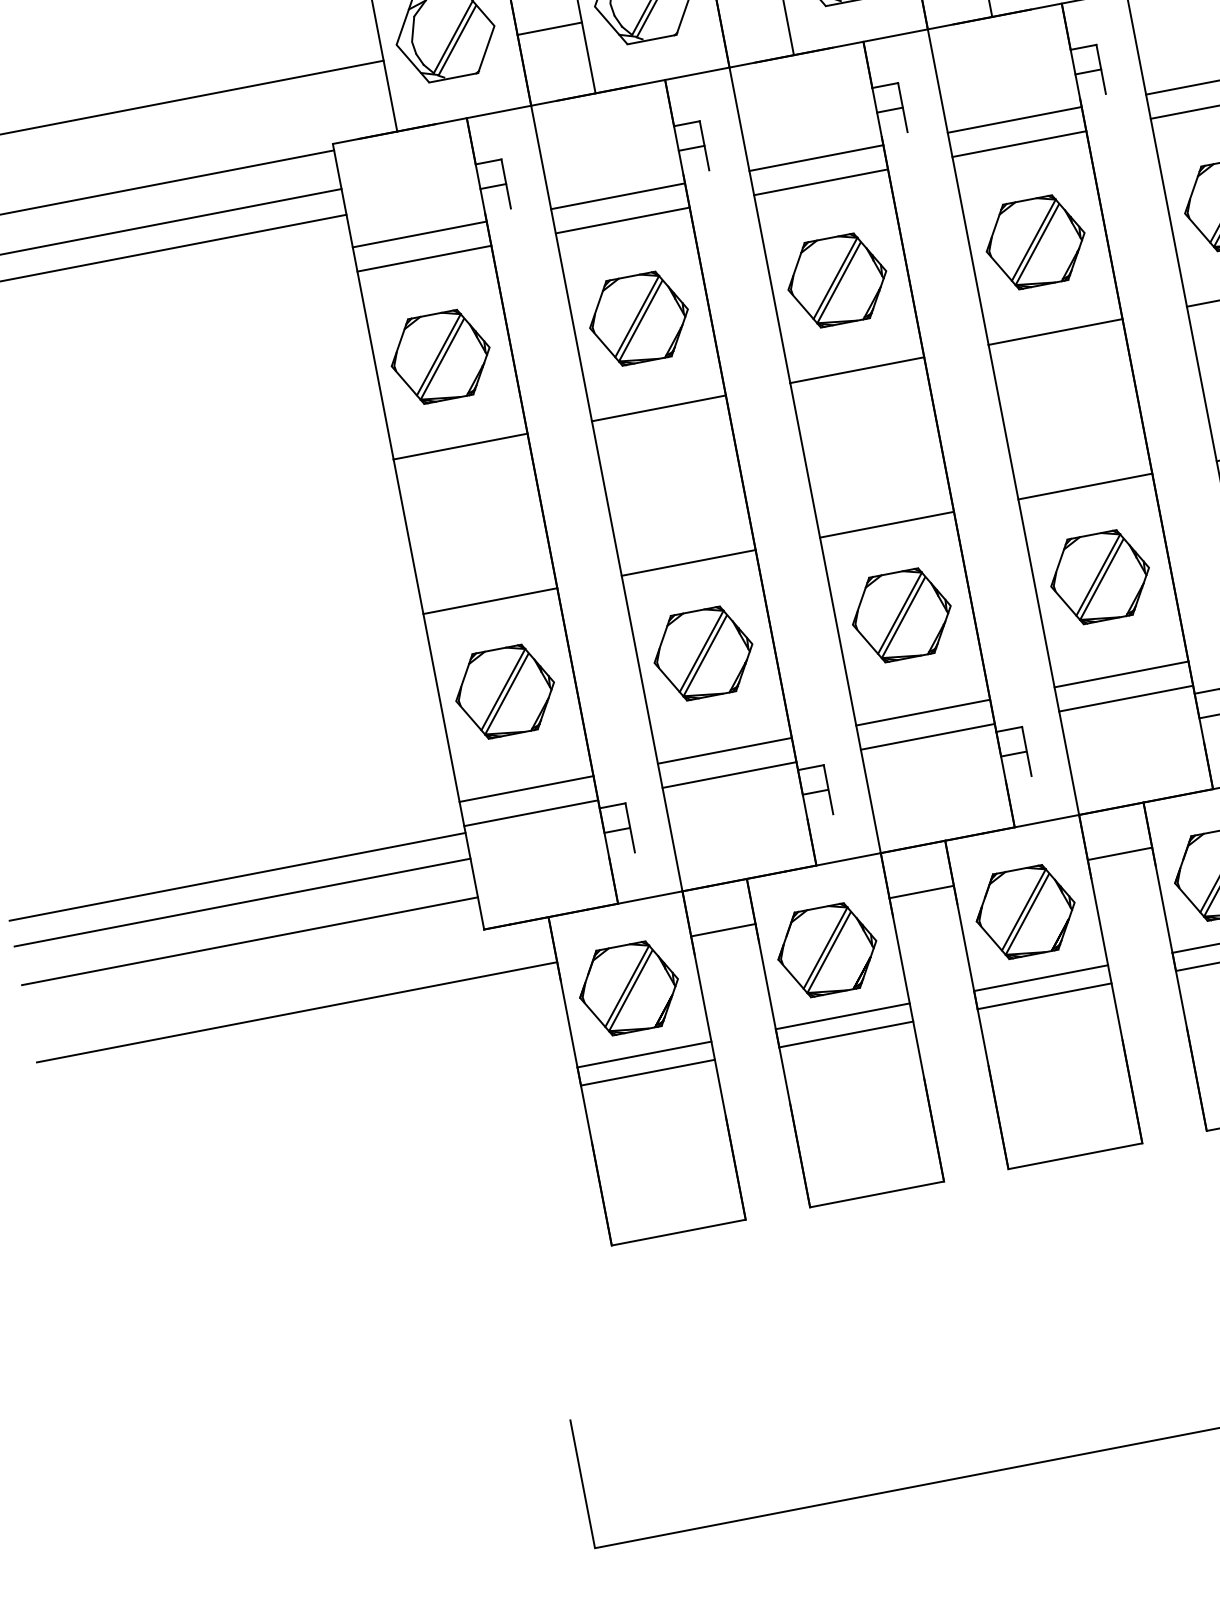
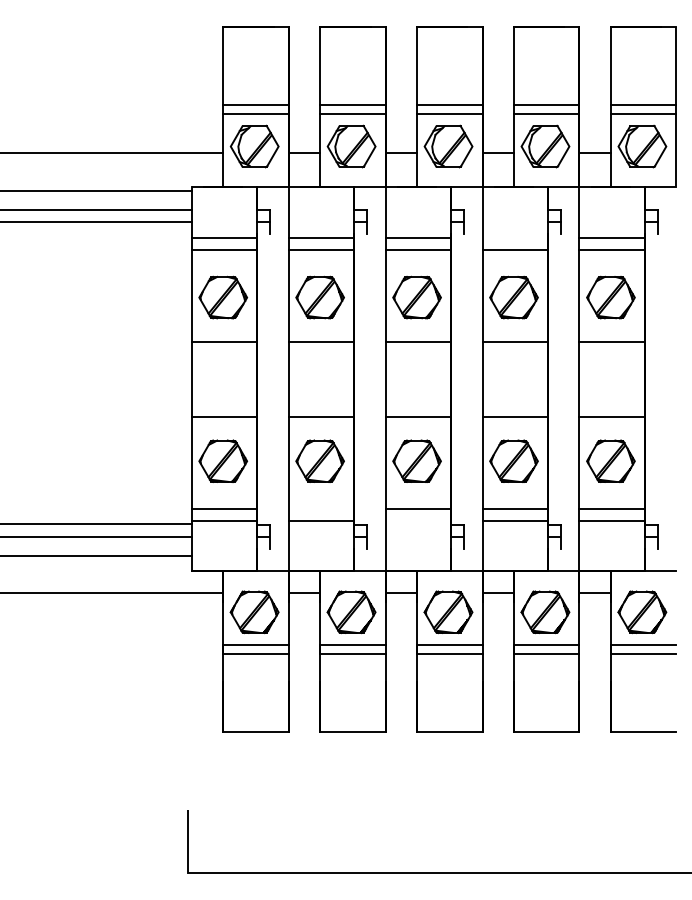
line: (1015, 120) -> (515, 238), removed
line: (928, 736) -> (418, 520), removed
line: (725, 751) -> (321, 509), removed

